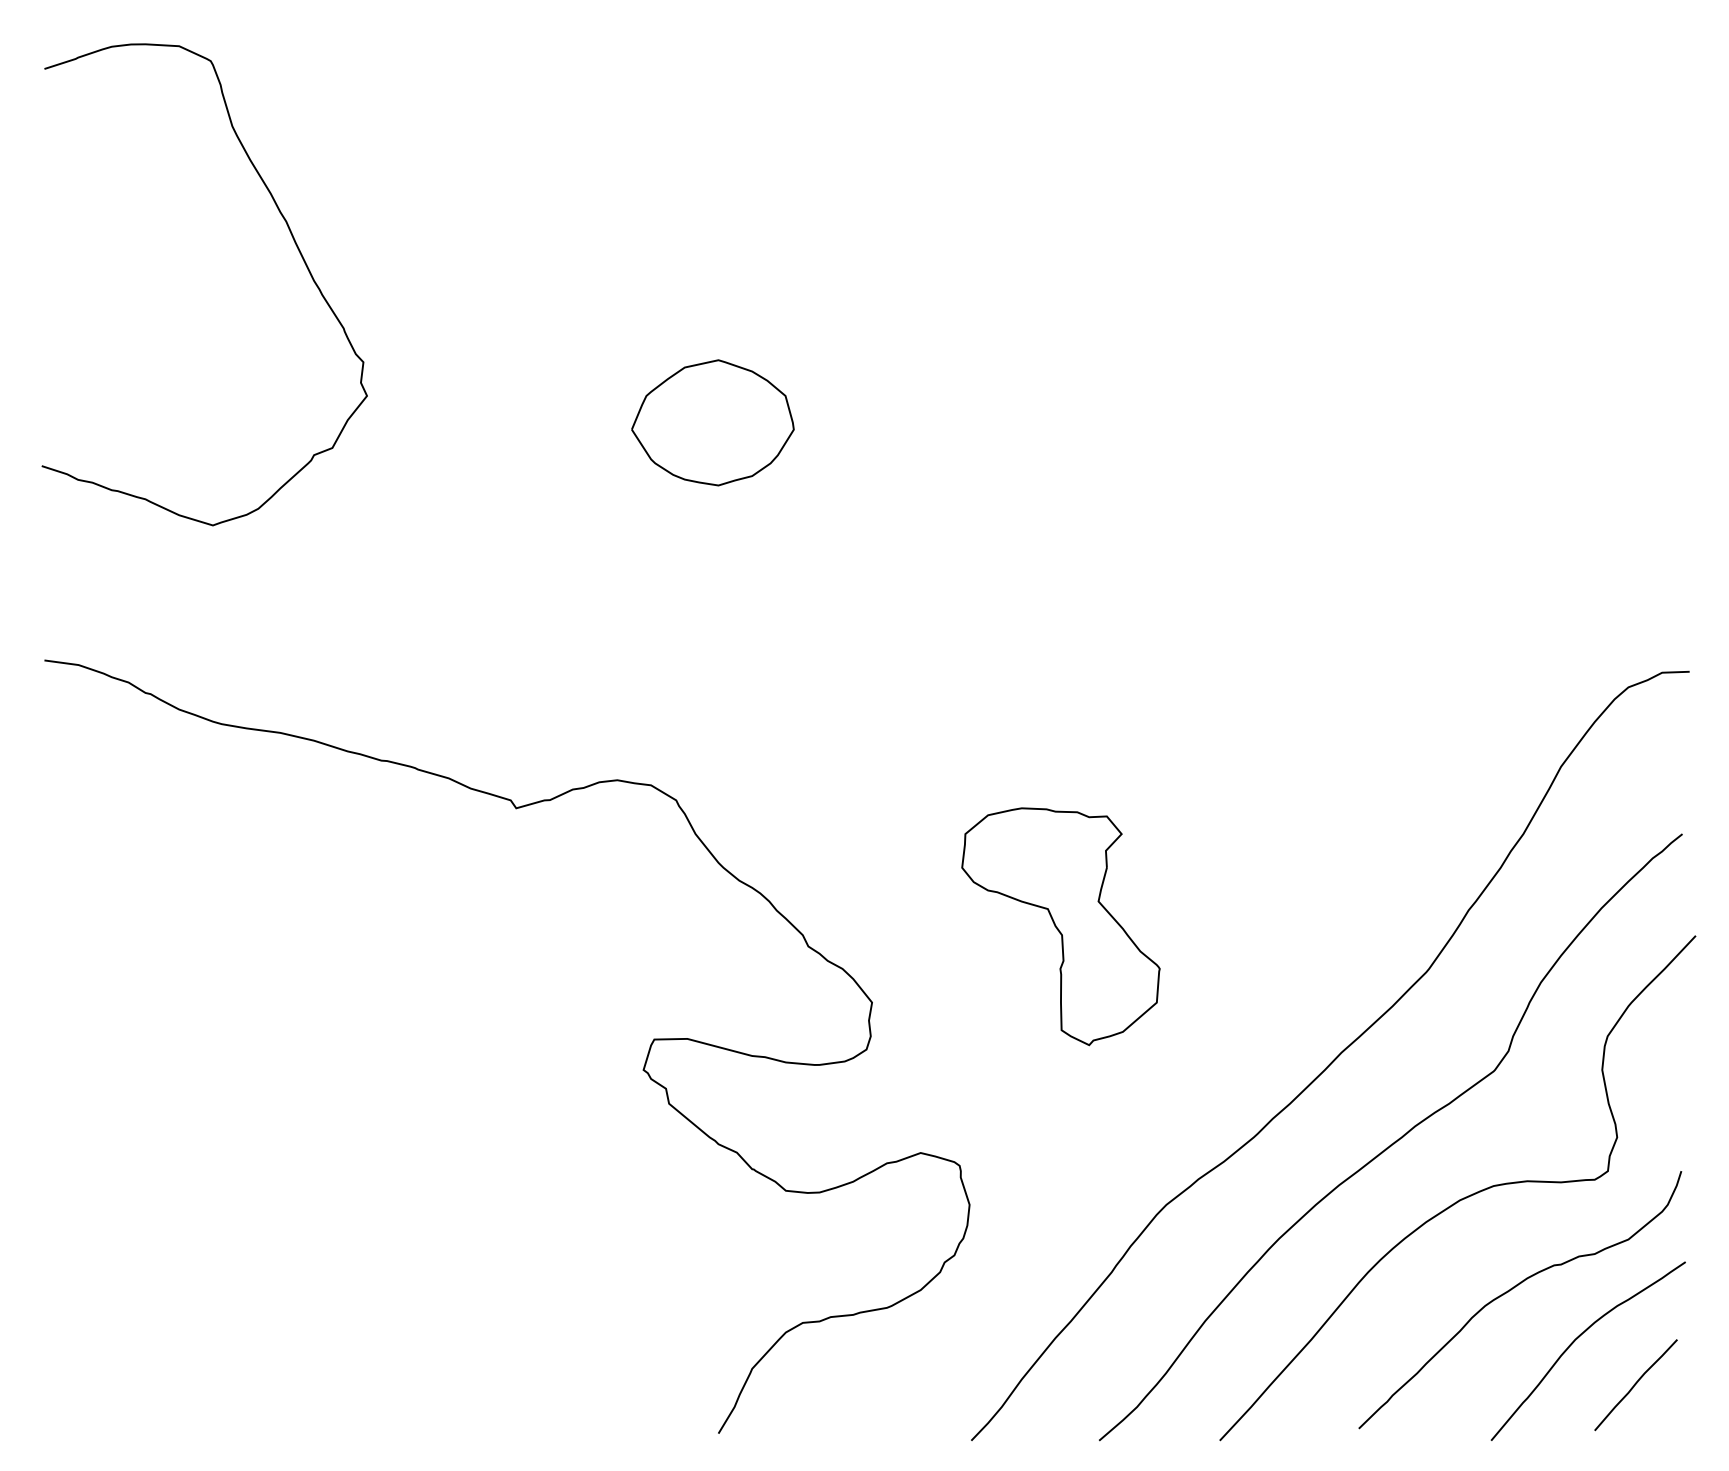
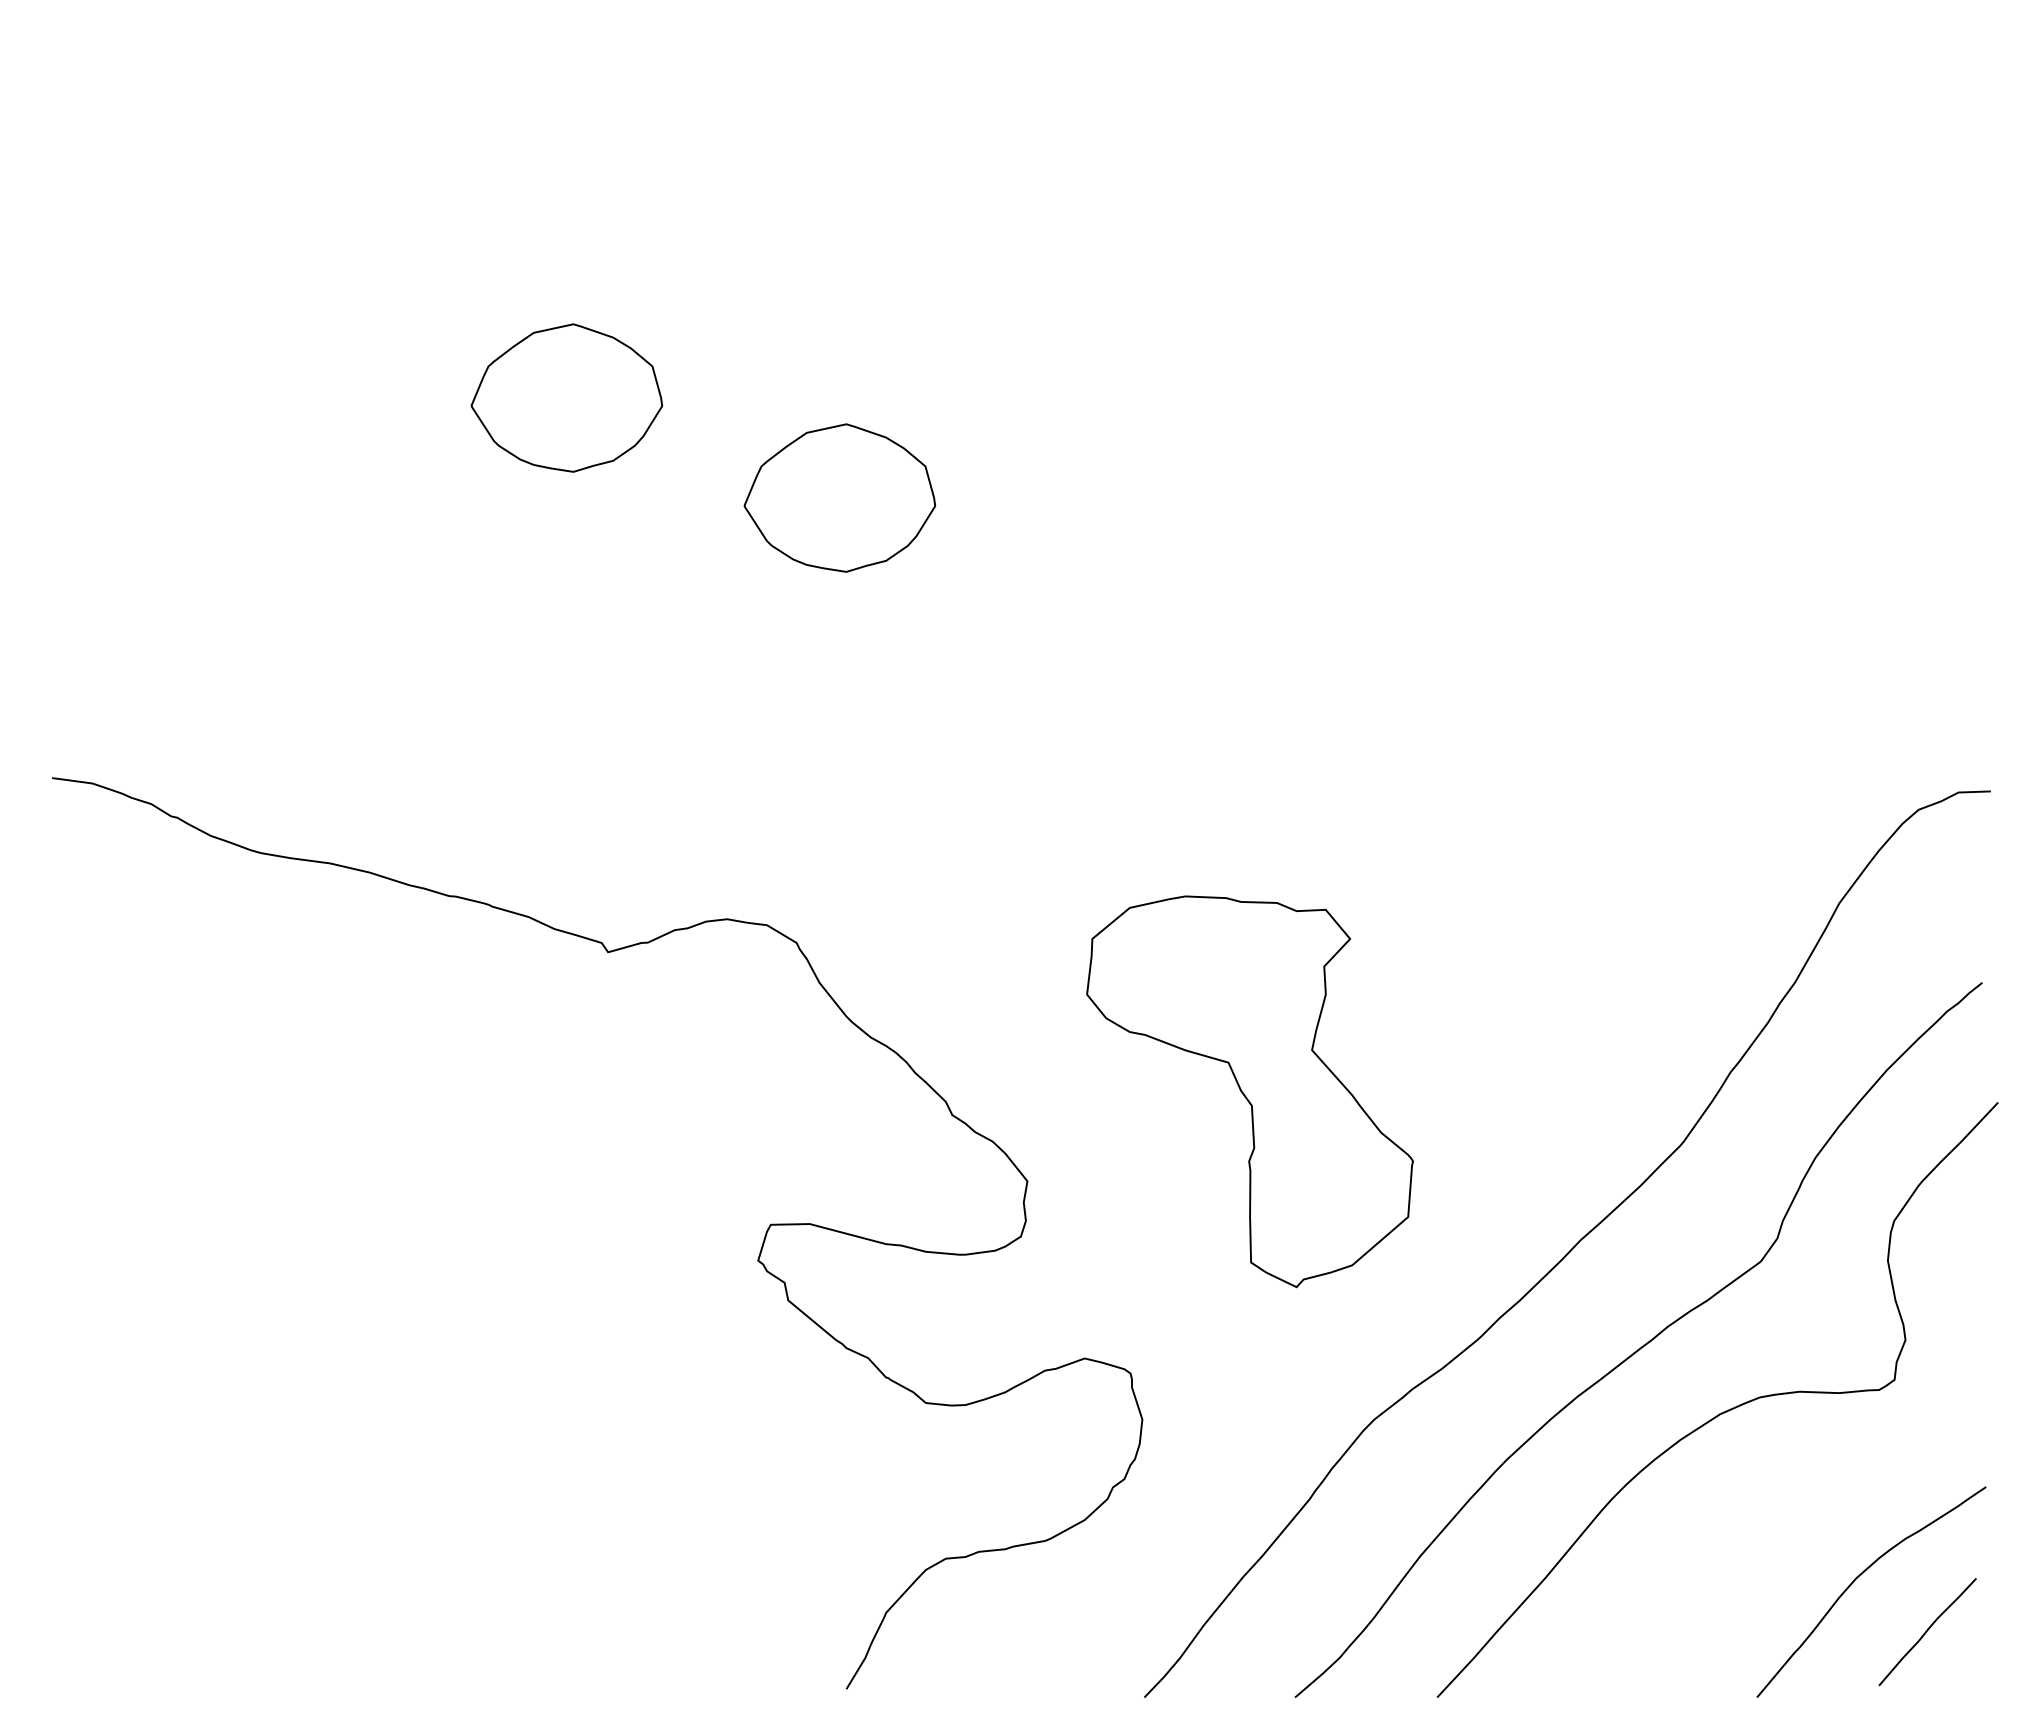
curve: (295, 244) -> (347, 287), removed
part: (480, 337) -> (566, 397), added
part: (1060, 926) -> (1249, 1091), size x1.4
curve: (1513, 1288) -> (1783, 1518), removed

